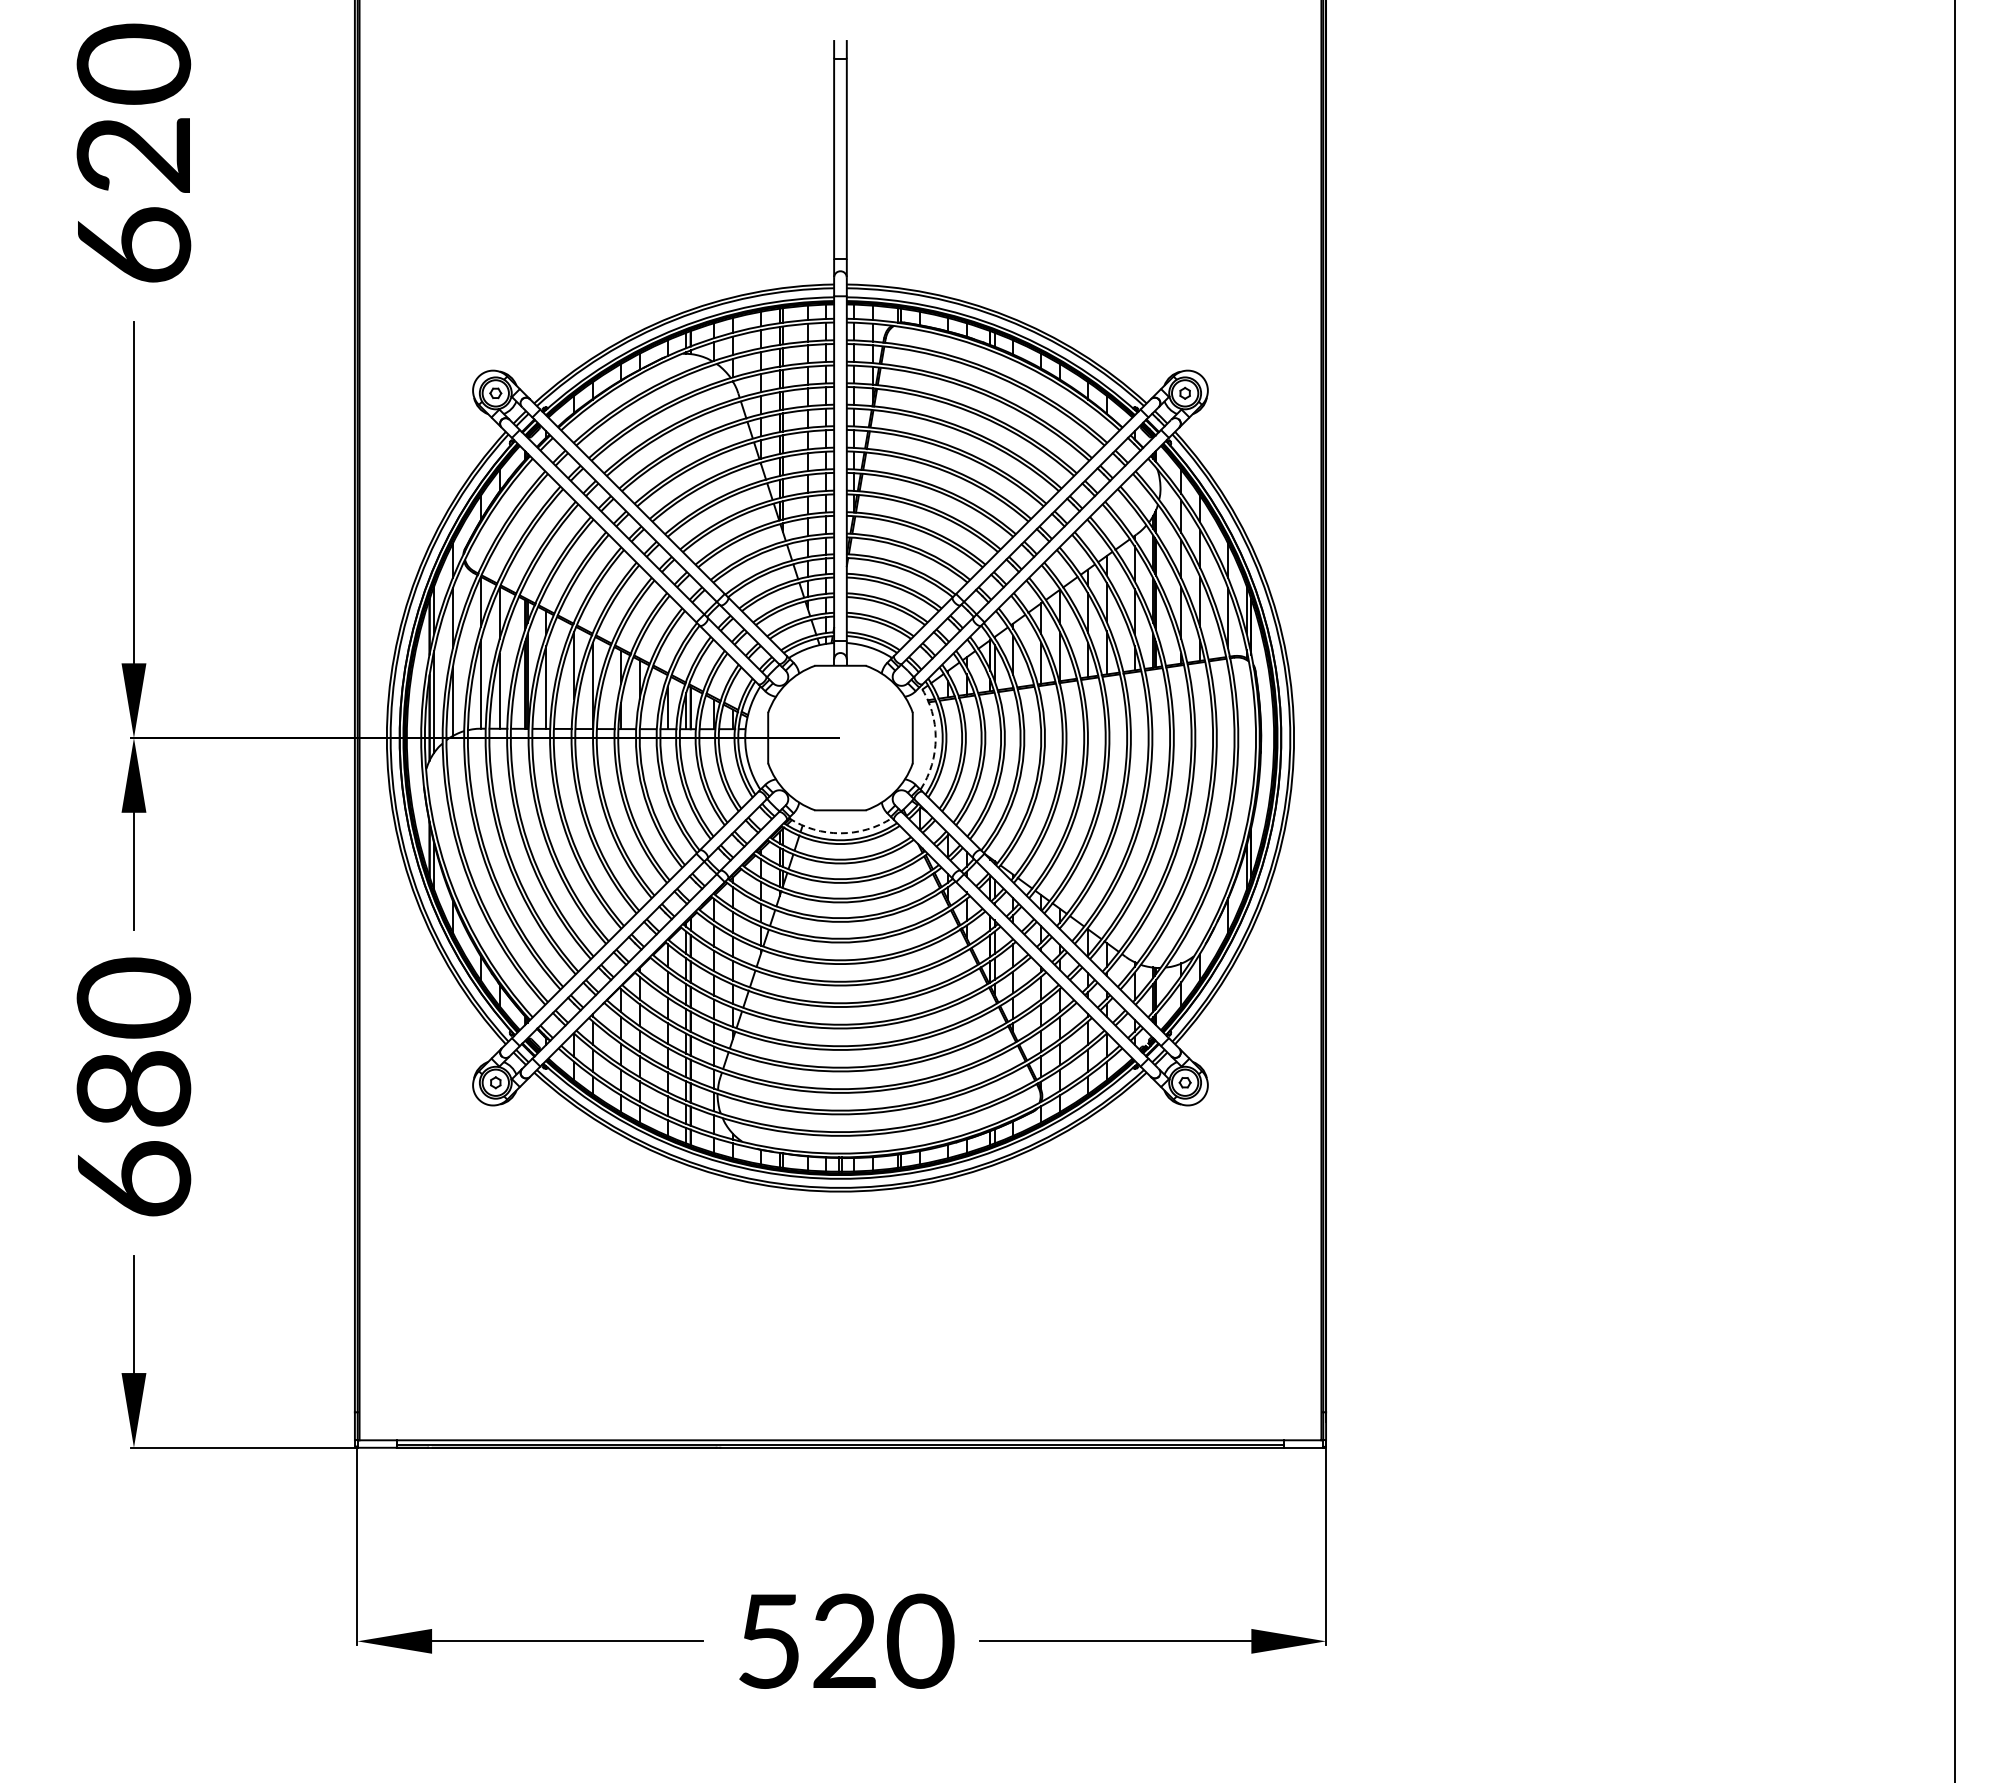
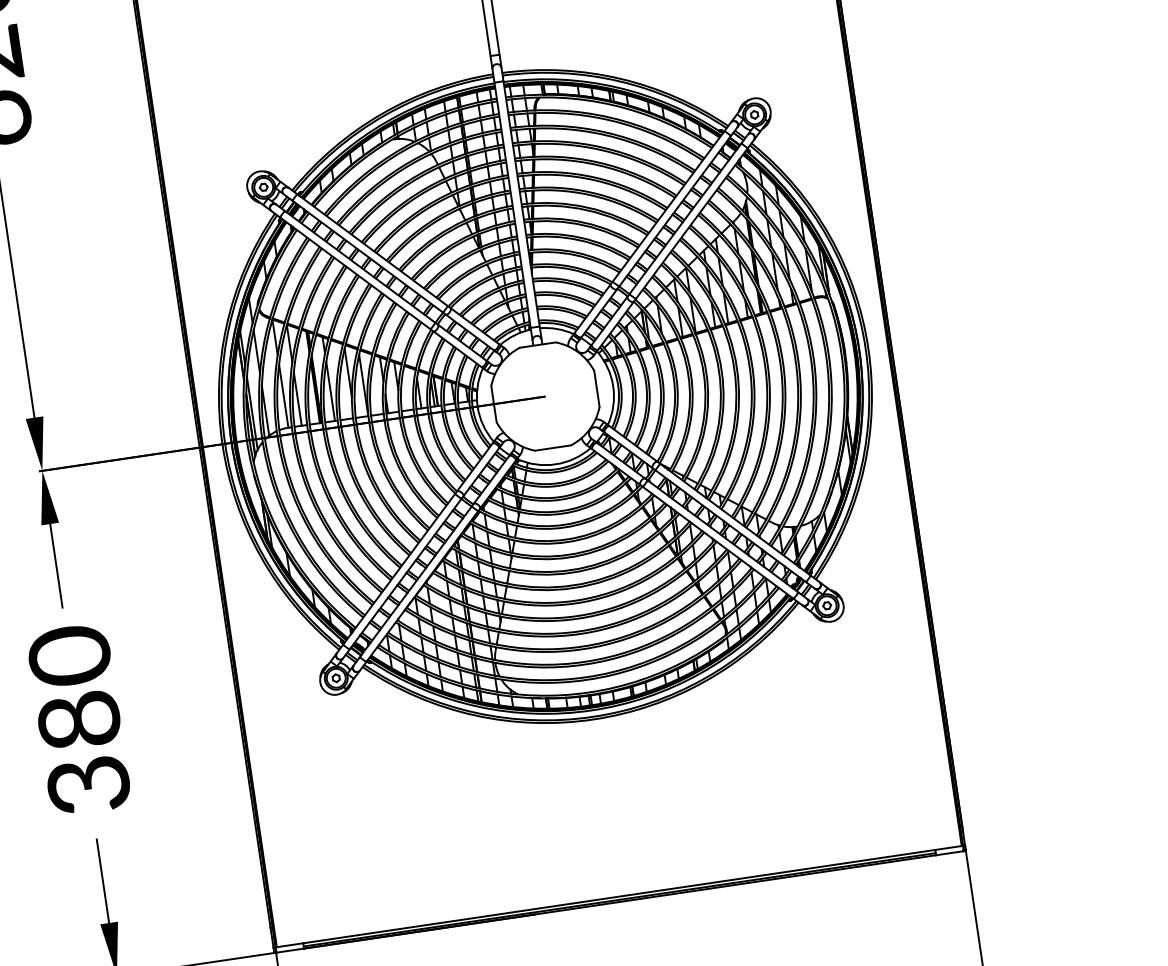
arc: (935, 738) -> (613, 386), dashed -> solid
arc: (840, 833) -> (555, 464), dashed -> solid
text: (133, 1179) -> (88, 785), 680 -> 380

